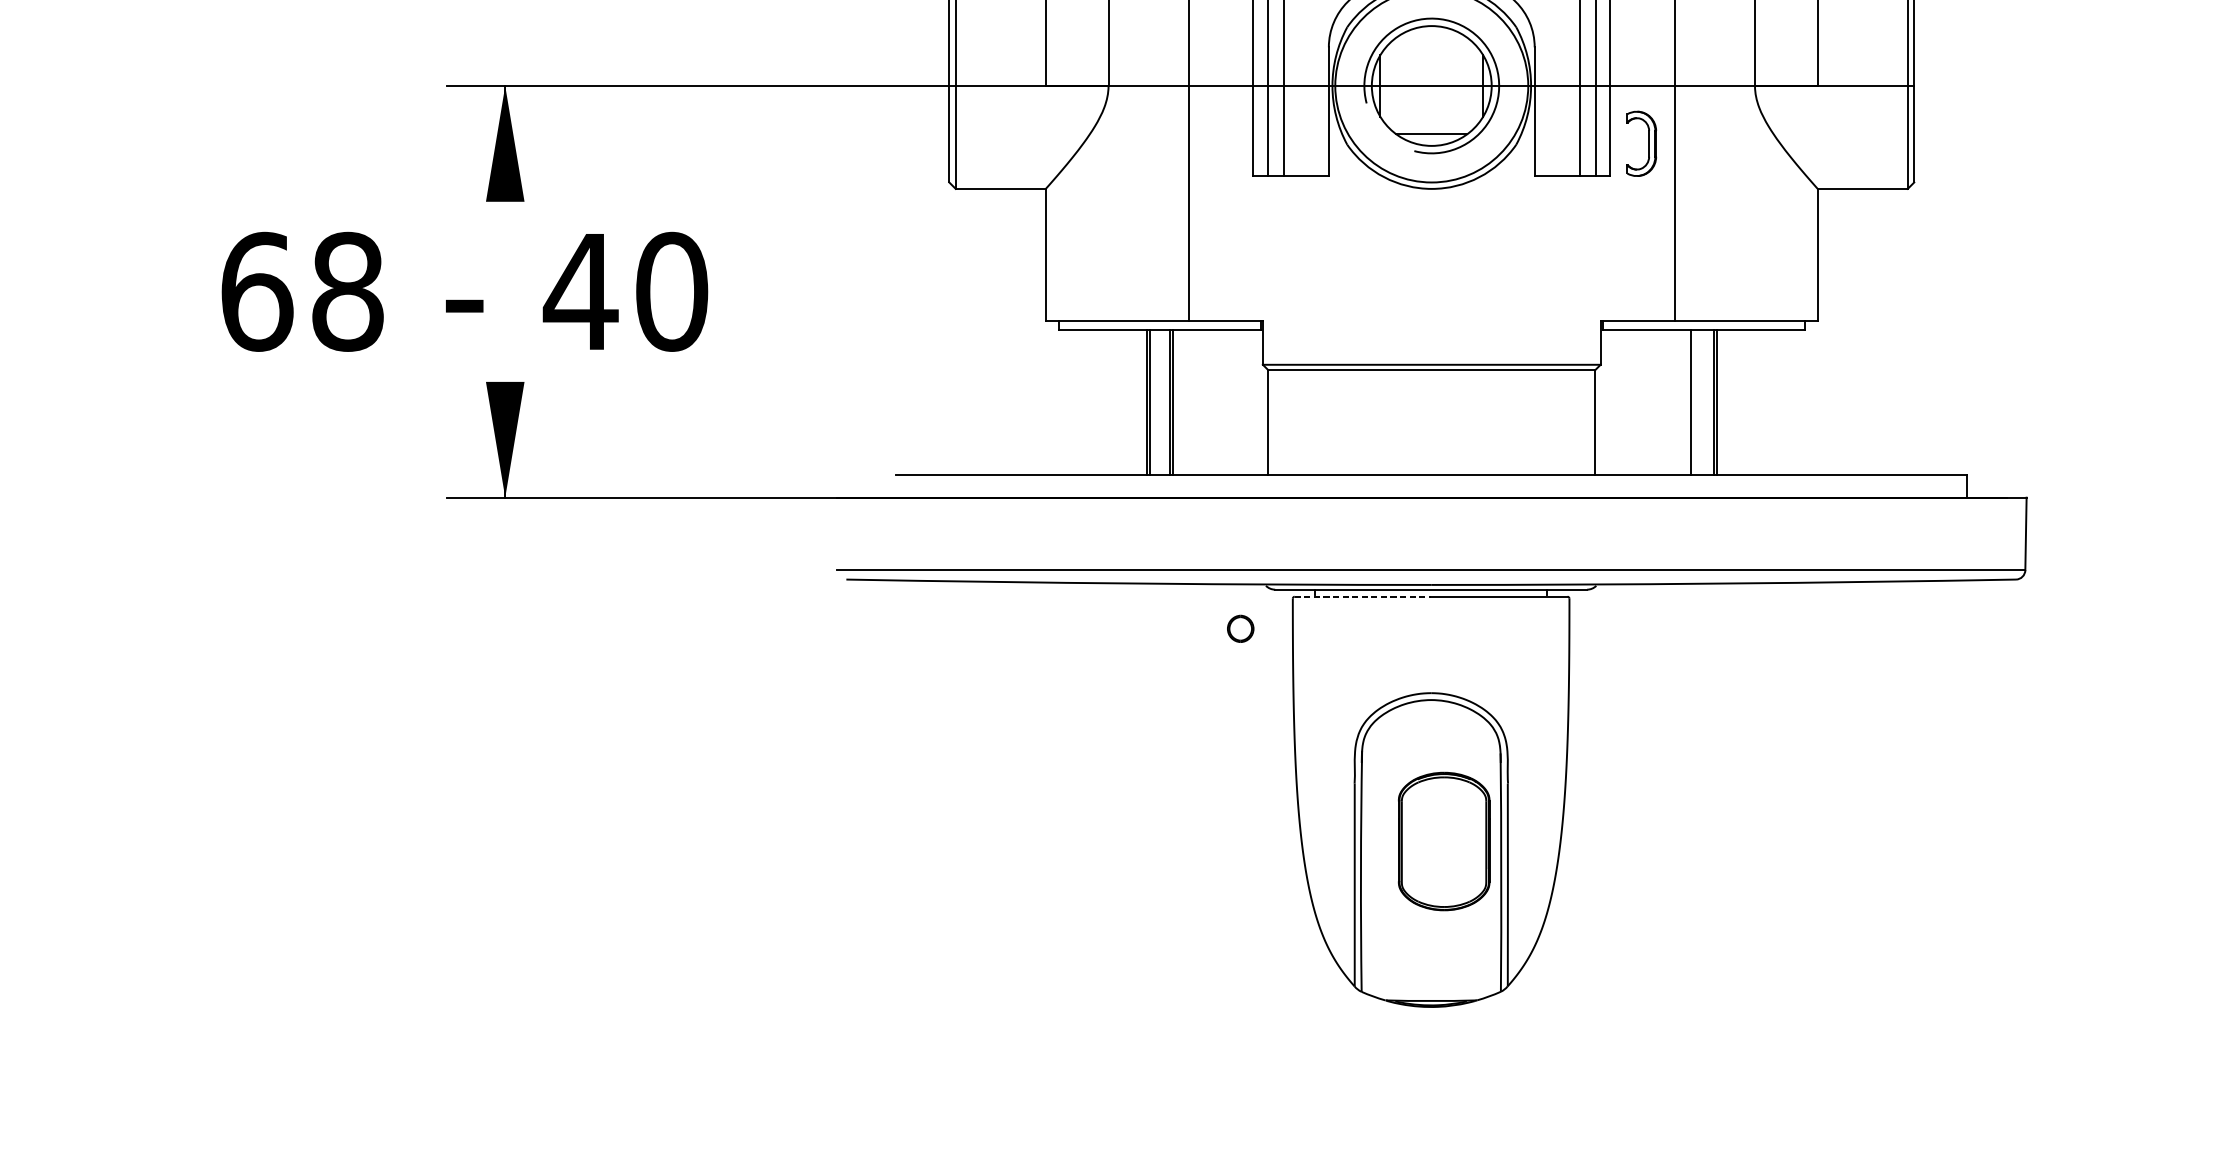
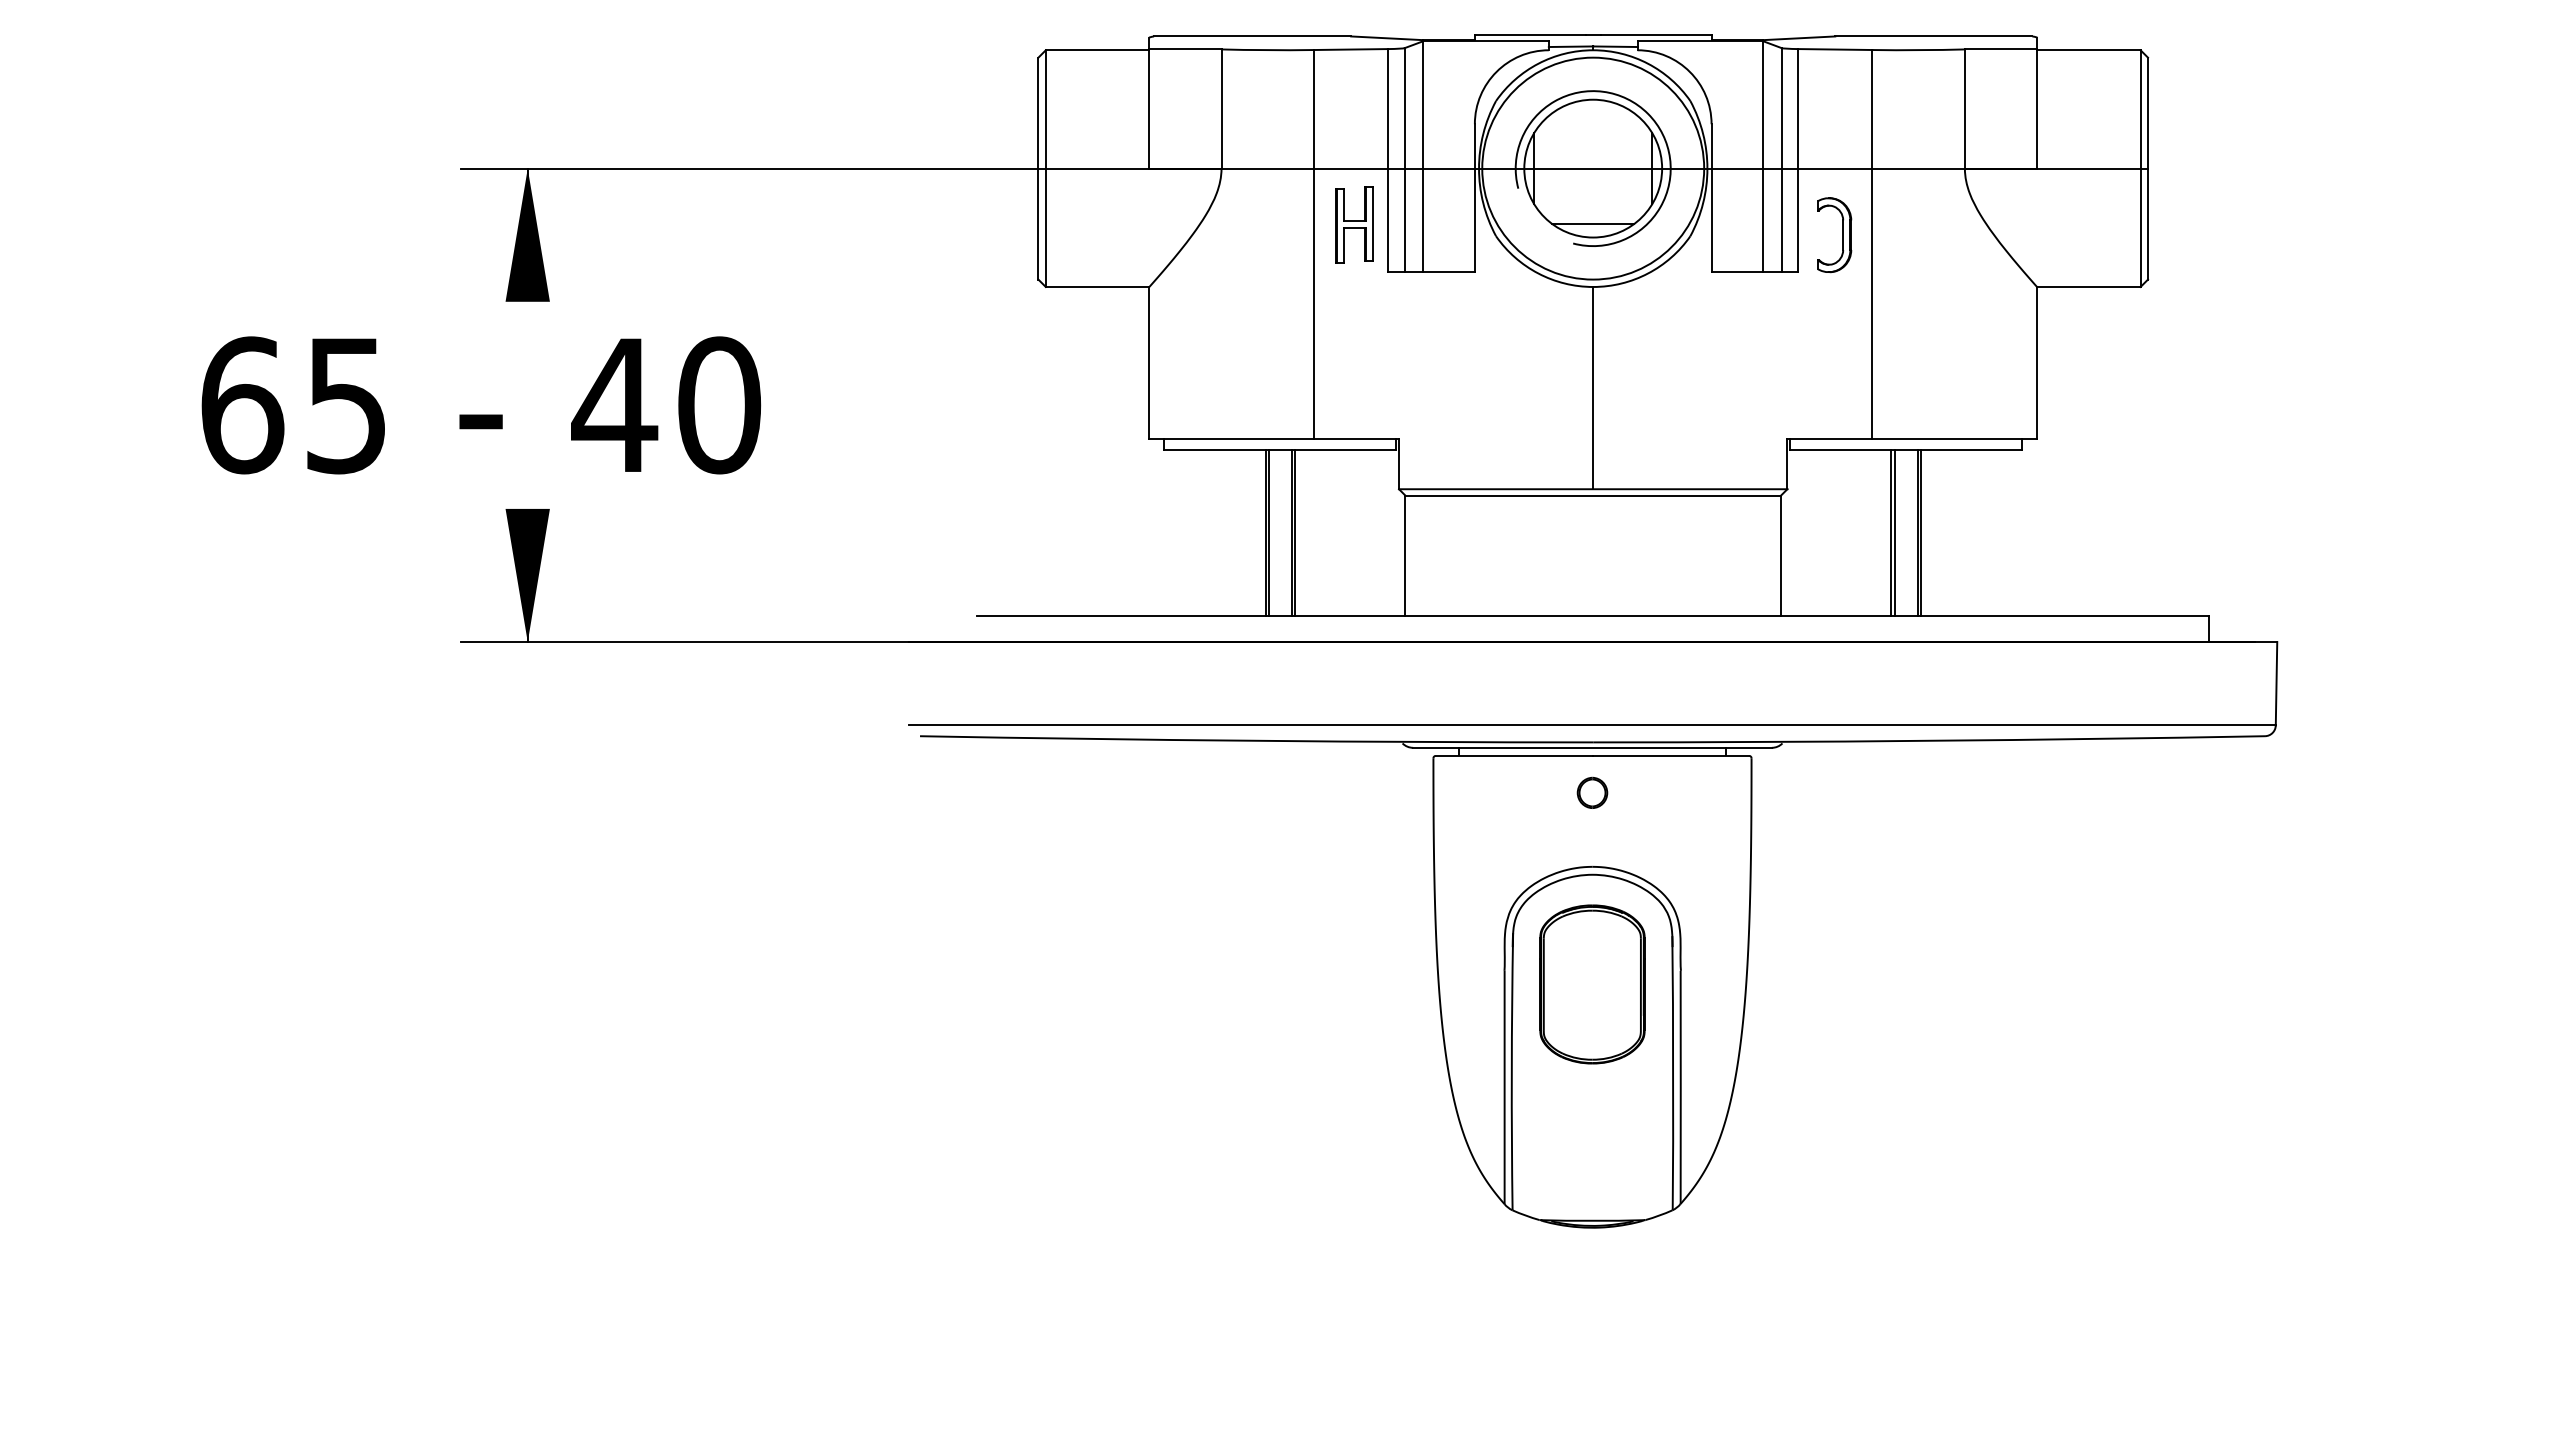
part: (1224, 134) -> (1354, 224), added
line: (1432, 276) -> (1593, 387), added
text: (348, 291) -> (347, 405), 68 -> 65
line: (1693, 402) -> (1894, 532), added
line: (1363, 596) -> (1514, 755), dashed -> solid
part: (1240, 628) -> (1592, 792), moved
part: (1444, 841) -> (1592, 984), moved

